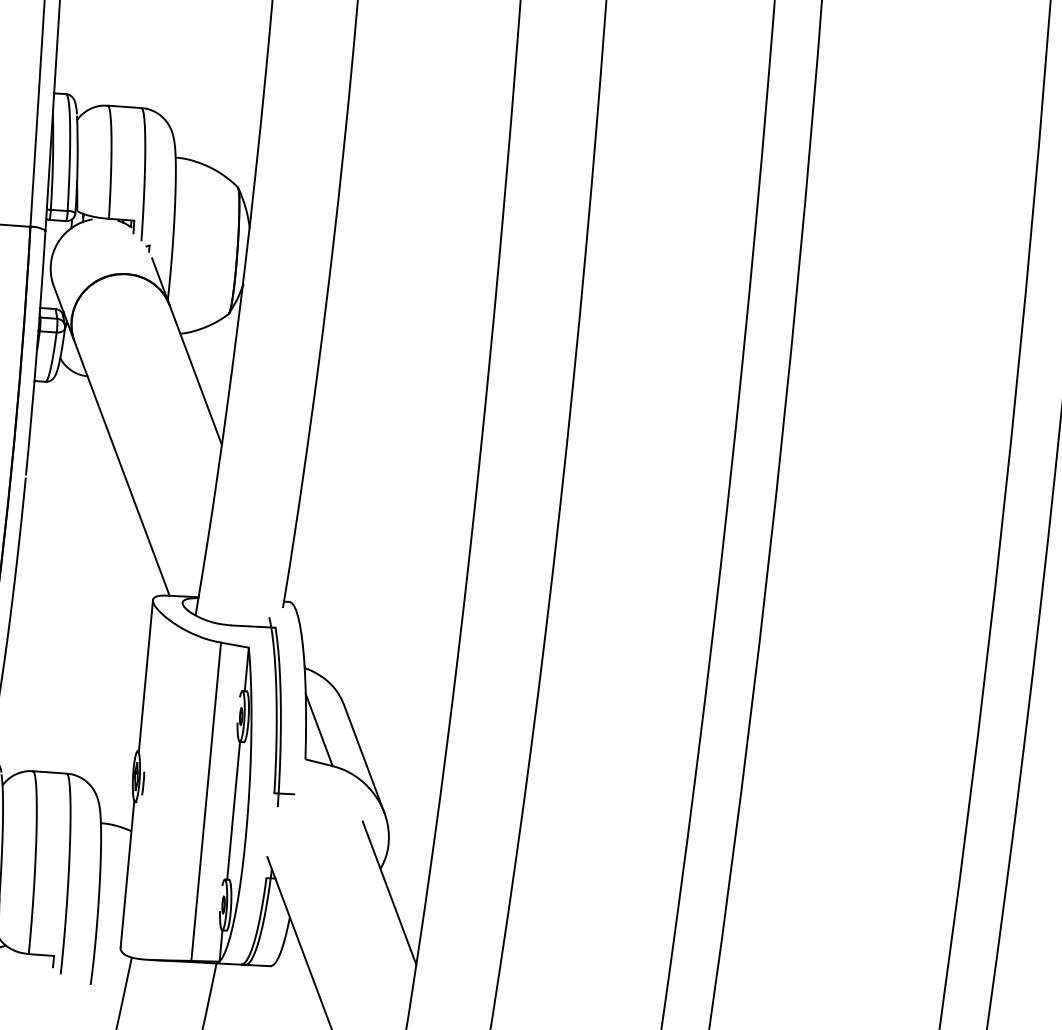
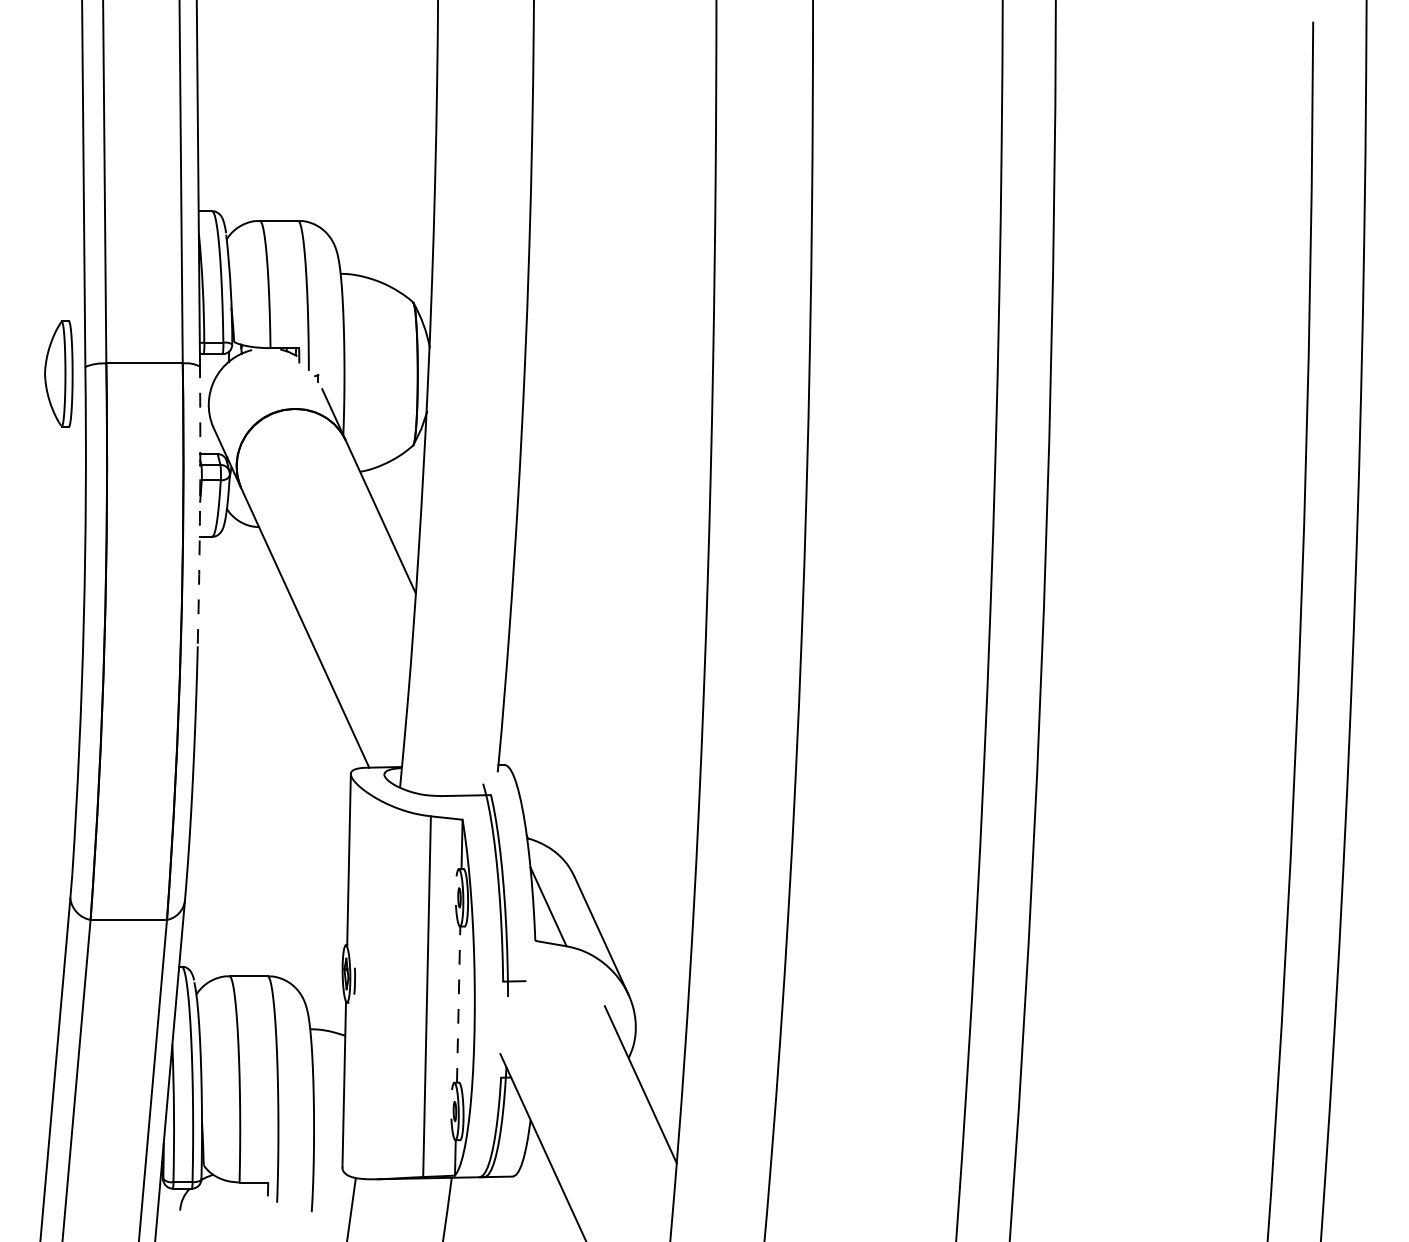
arc: (37, 353) -> (200, 505), solid -> dashed
line: (233, 810) -> (458, 1004), solid -> dashed

